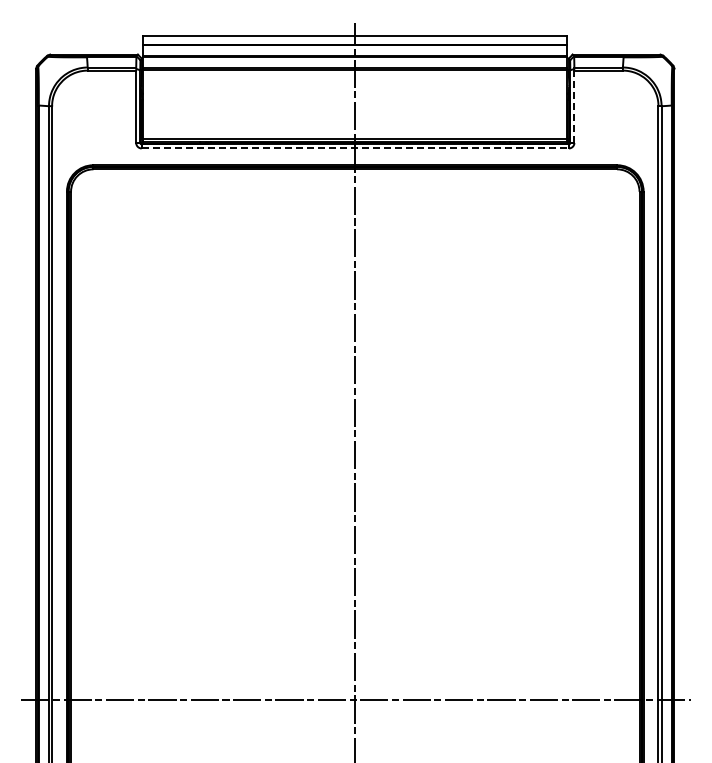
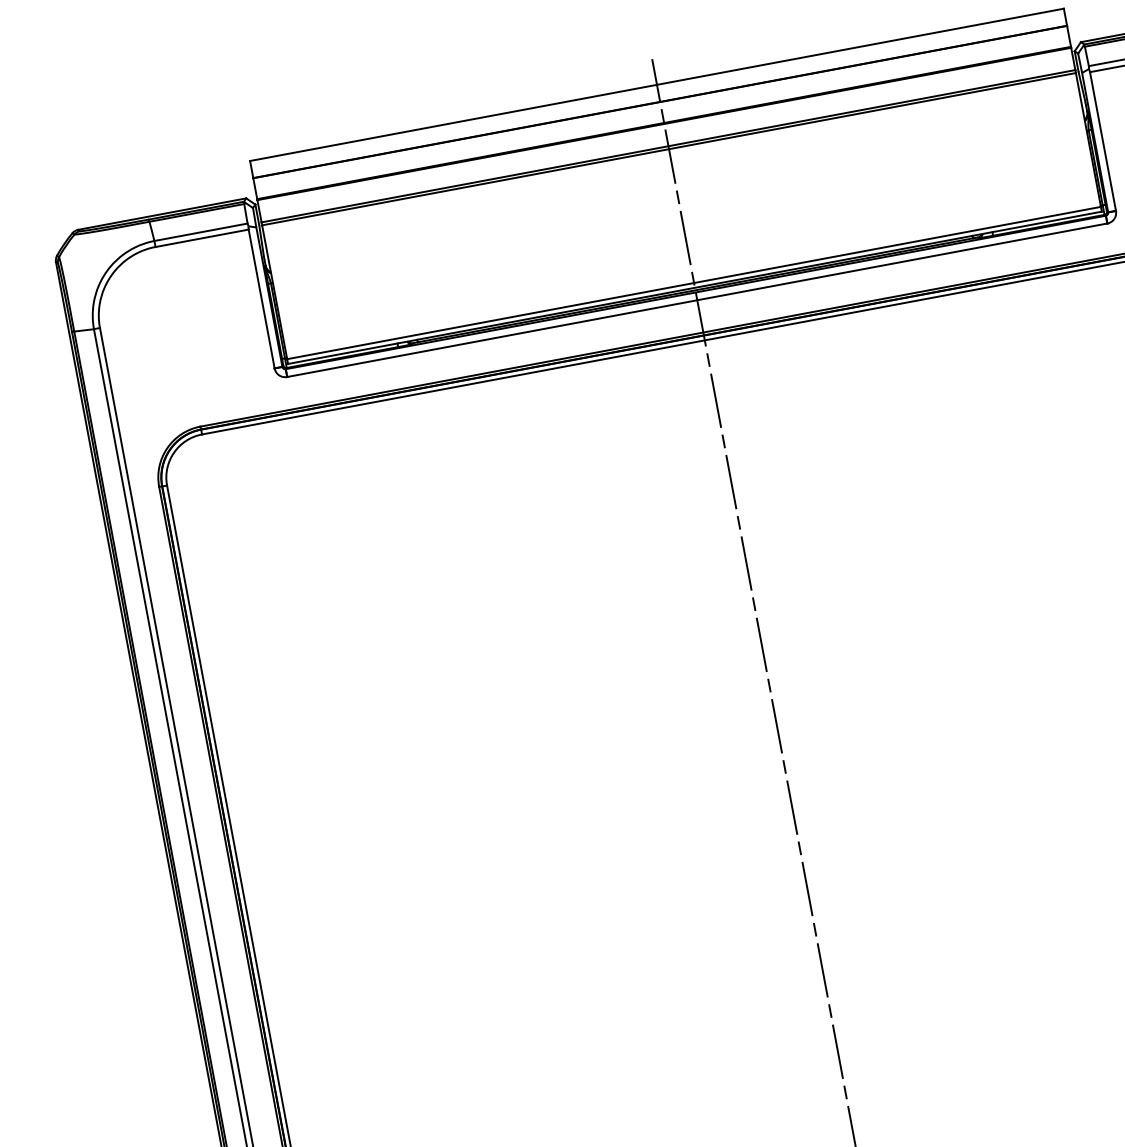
line: (574, 106) -> (1103, 140), dashed -> solid
line: (355, 148) -> (697, 300), dashed -> solid

